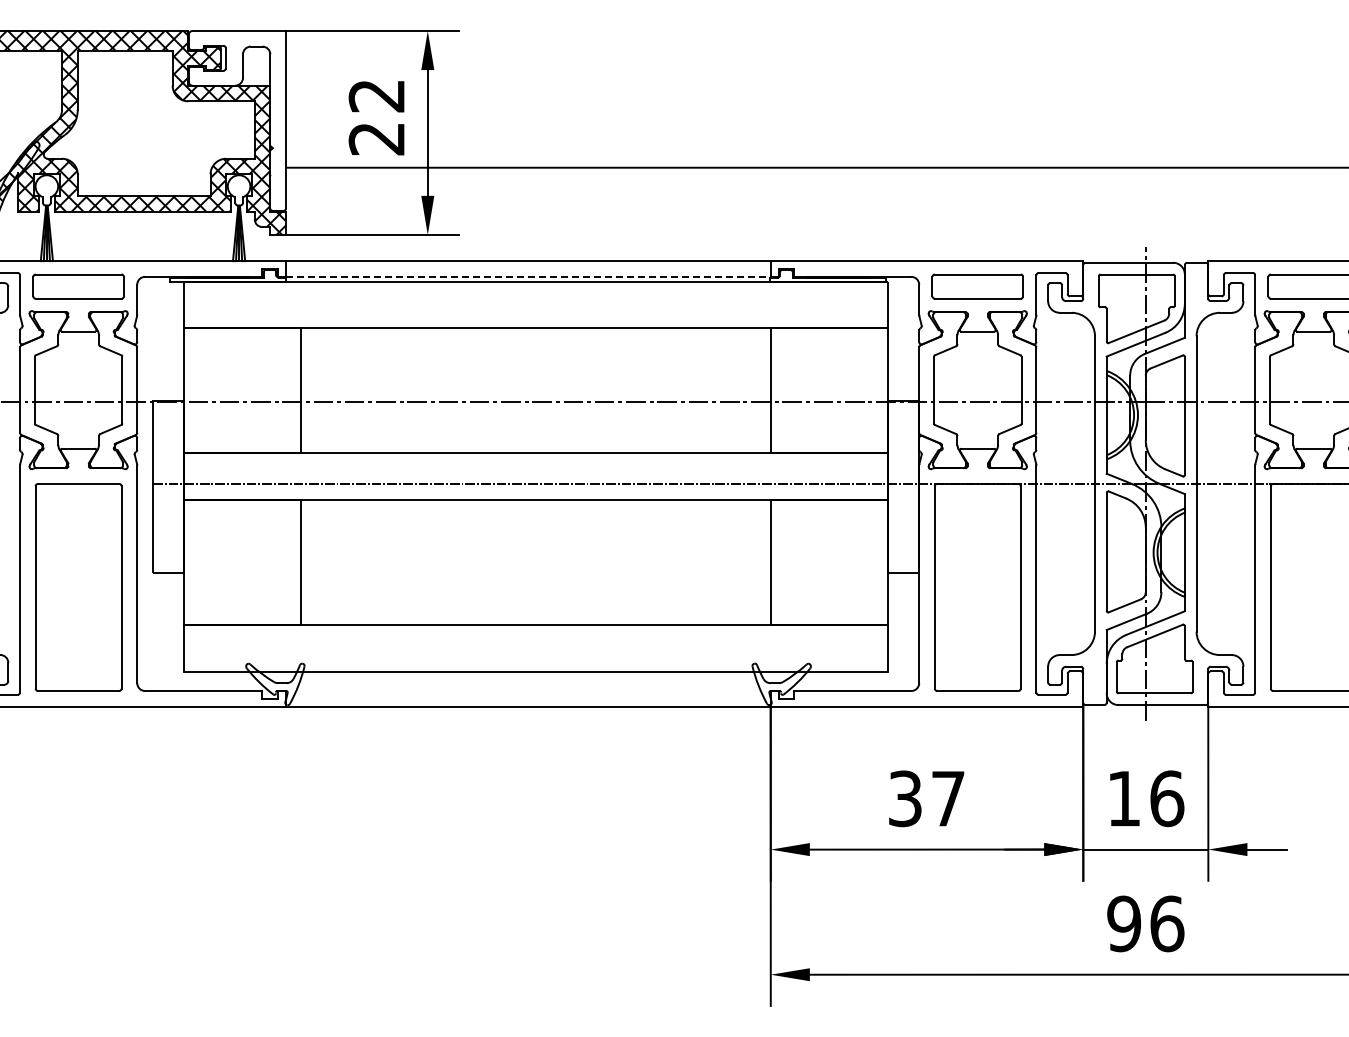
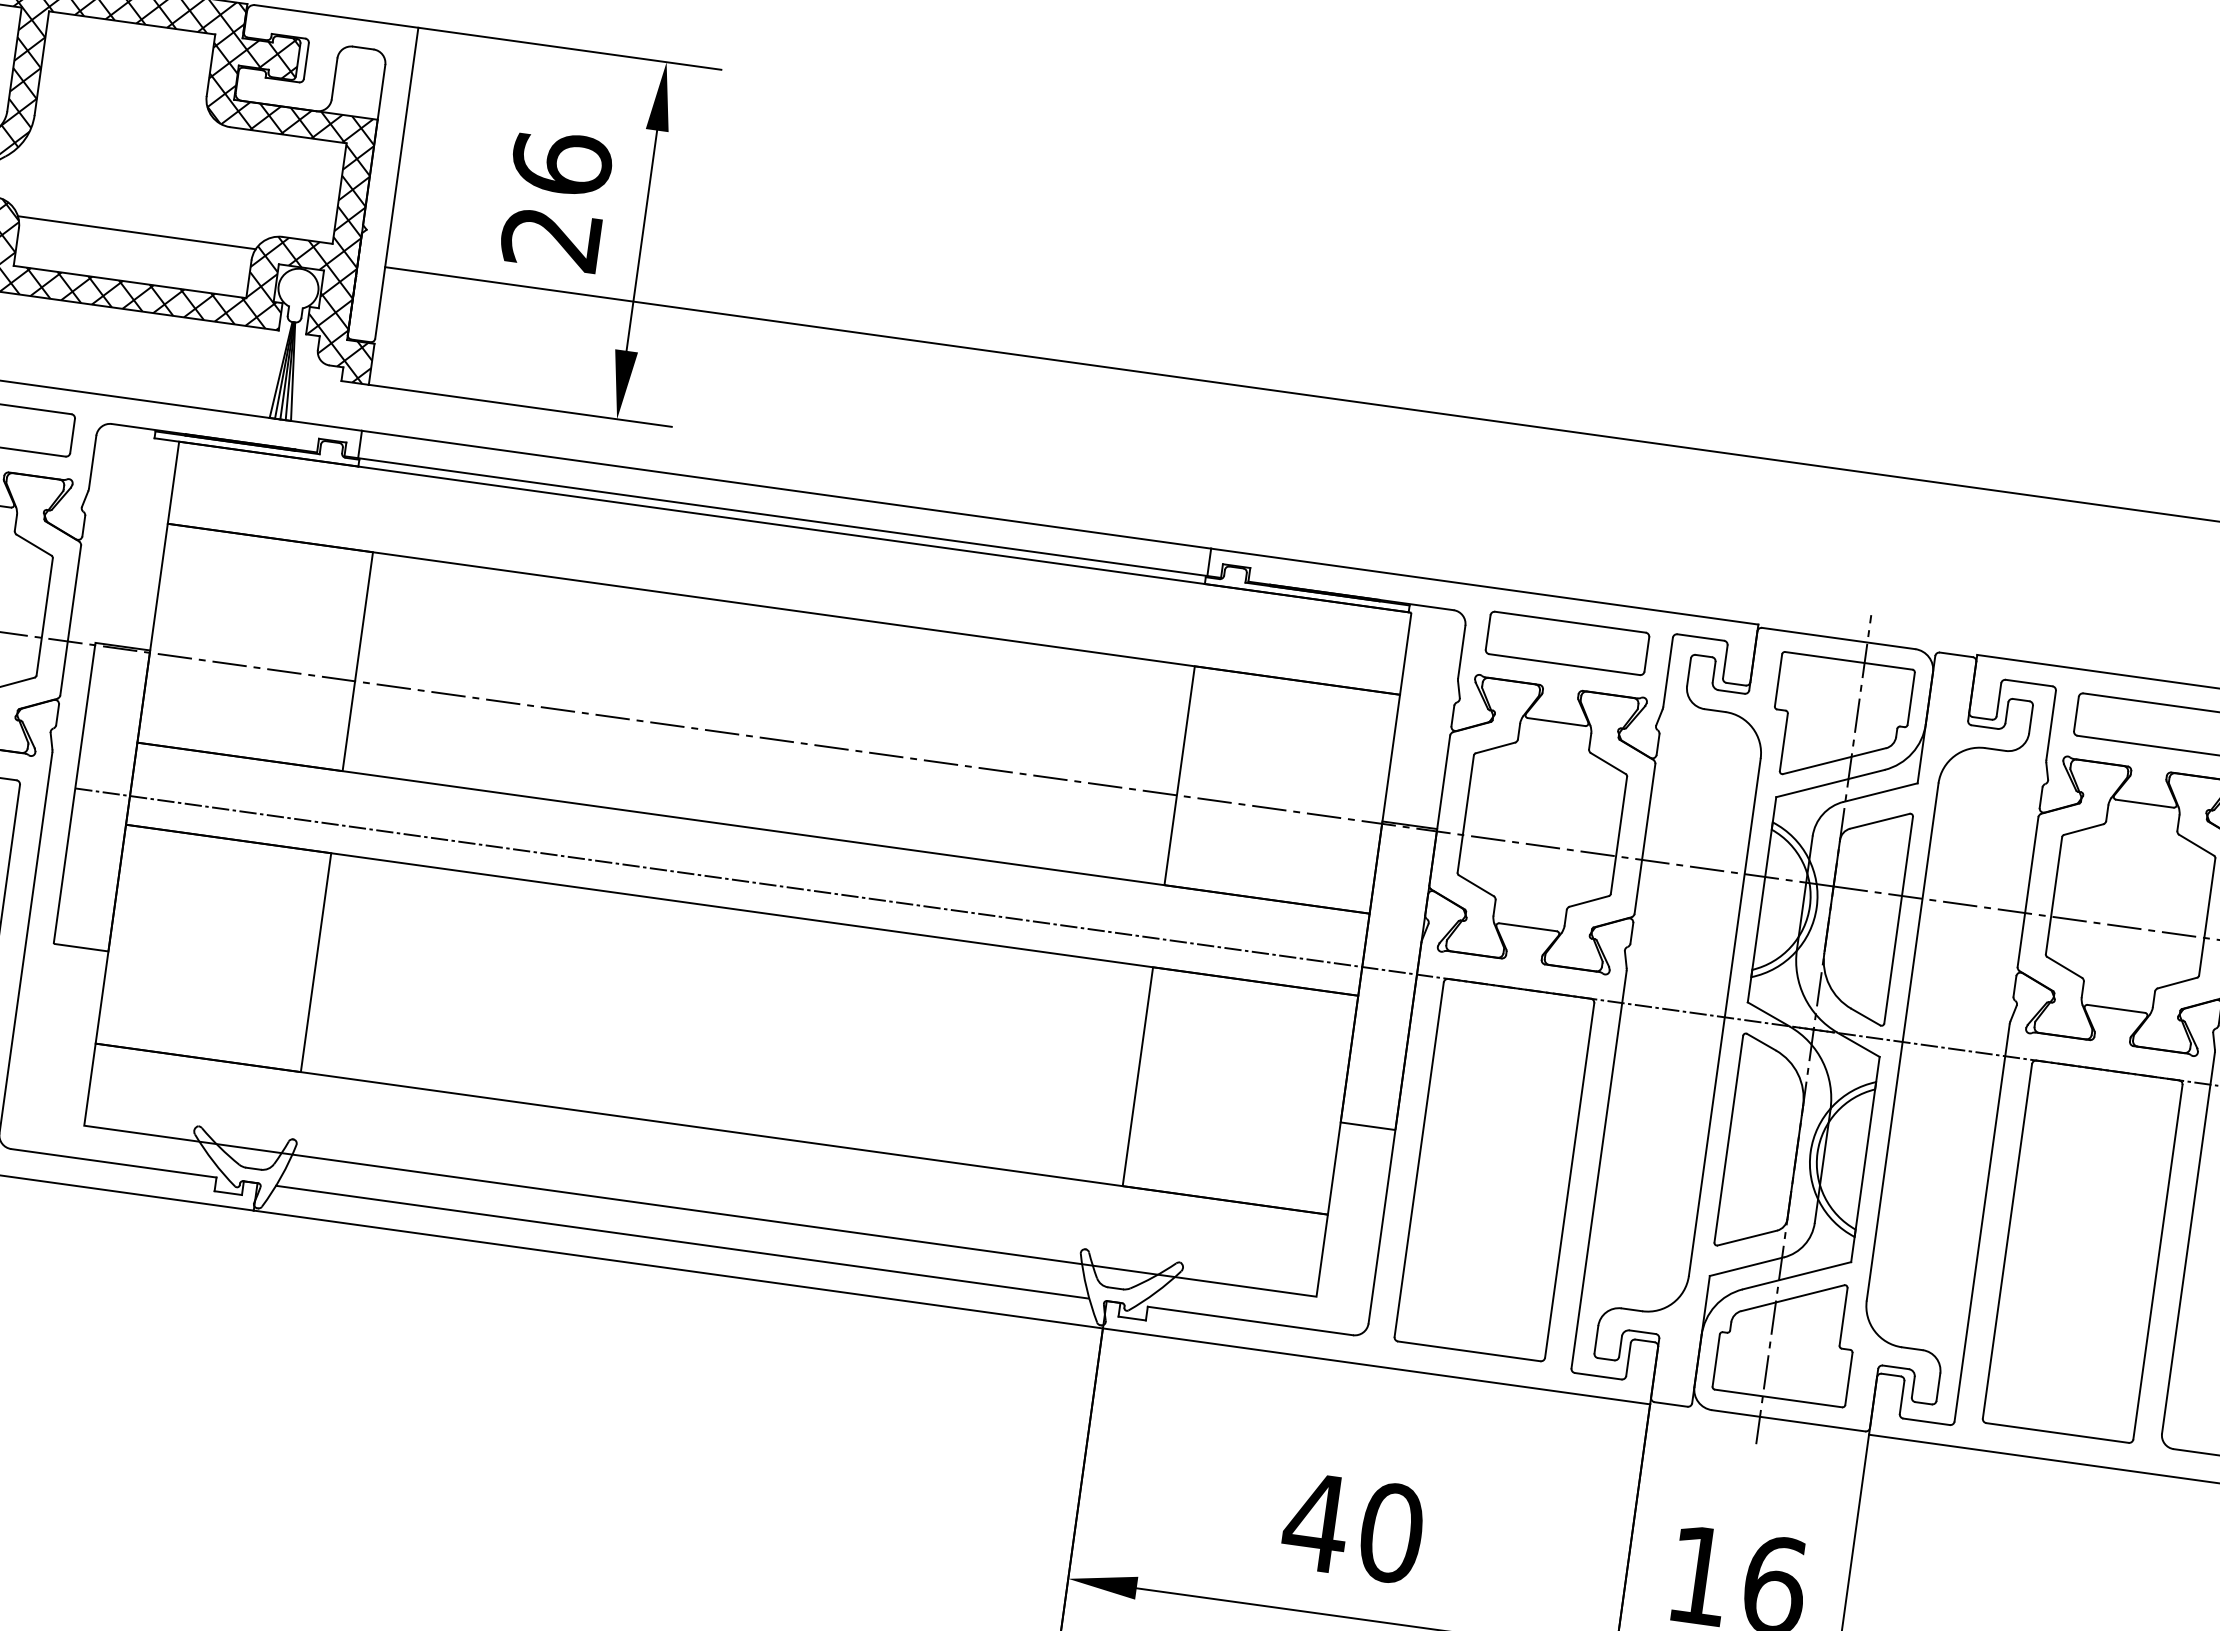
text: (376, 95) -> (561, 162), 22 -> 26
line: (144, 167) -> (137, 232), added
line: (528, 276) -> (783, 516), dashed -> solid
line: (528, 690) -> (682, 1241), added
text: (926, 798) -> (1353, 1527), 37 -> 40

